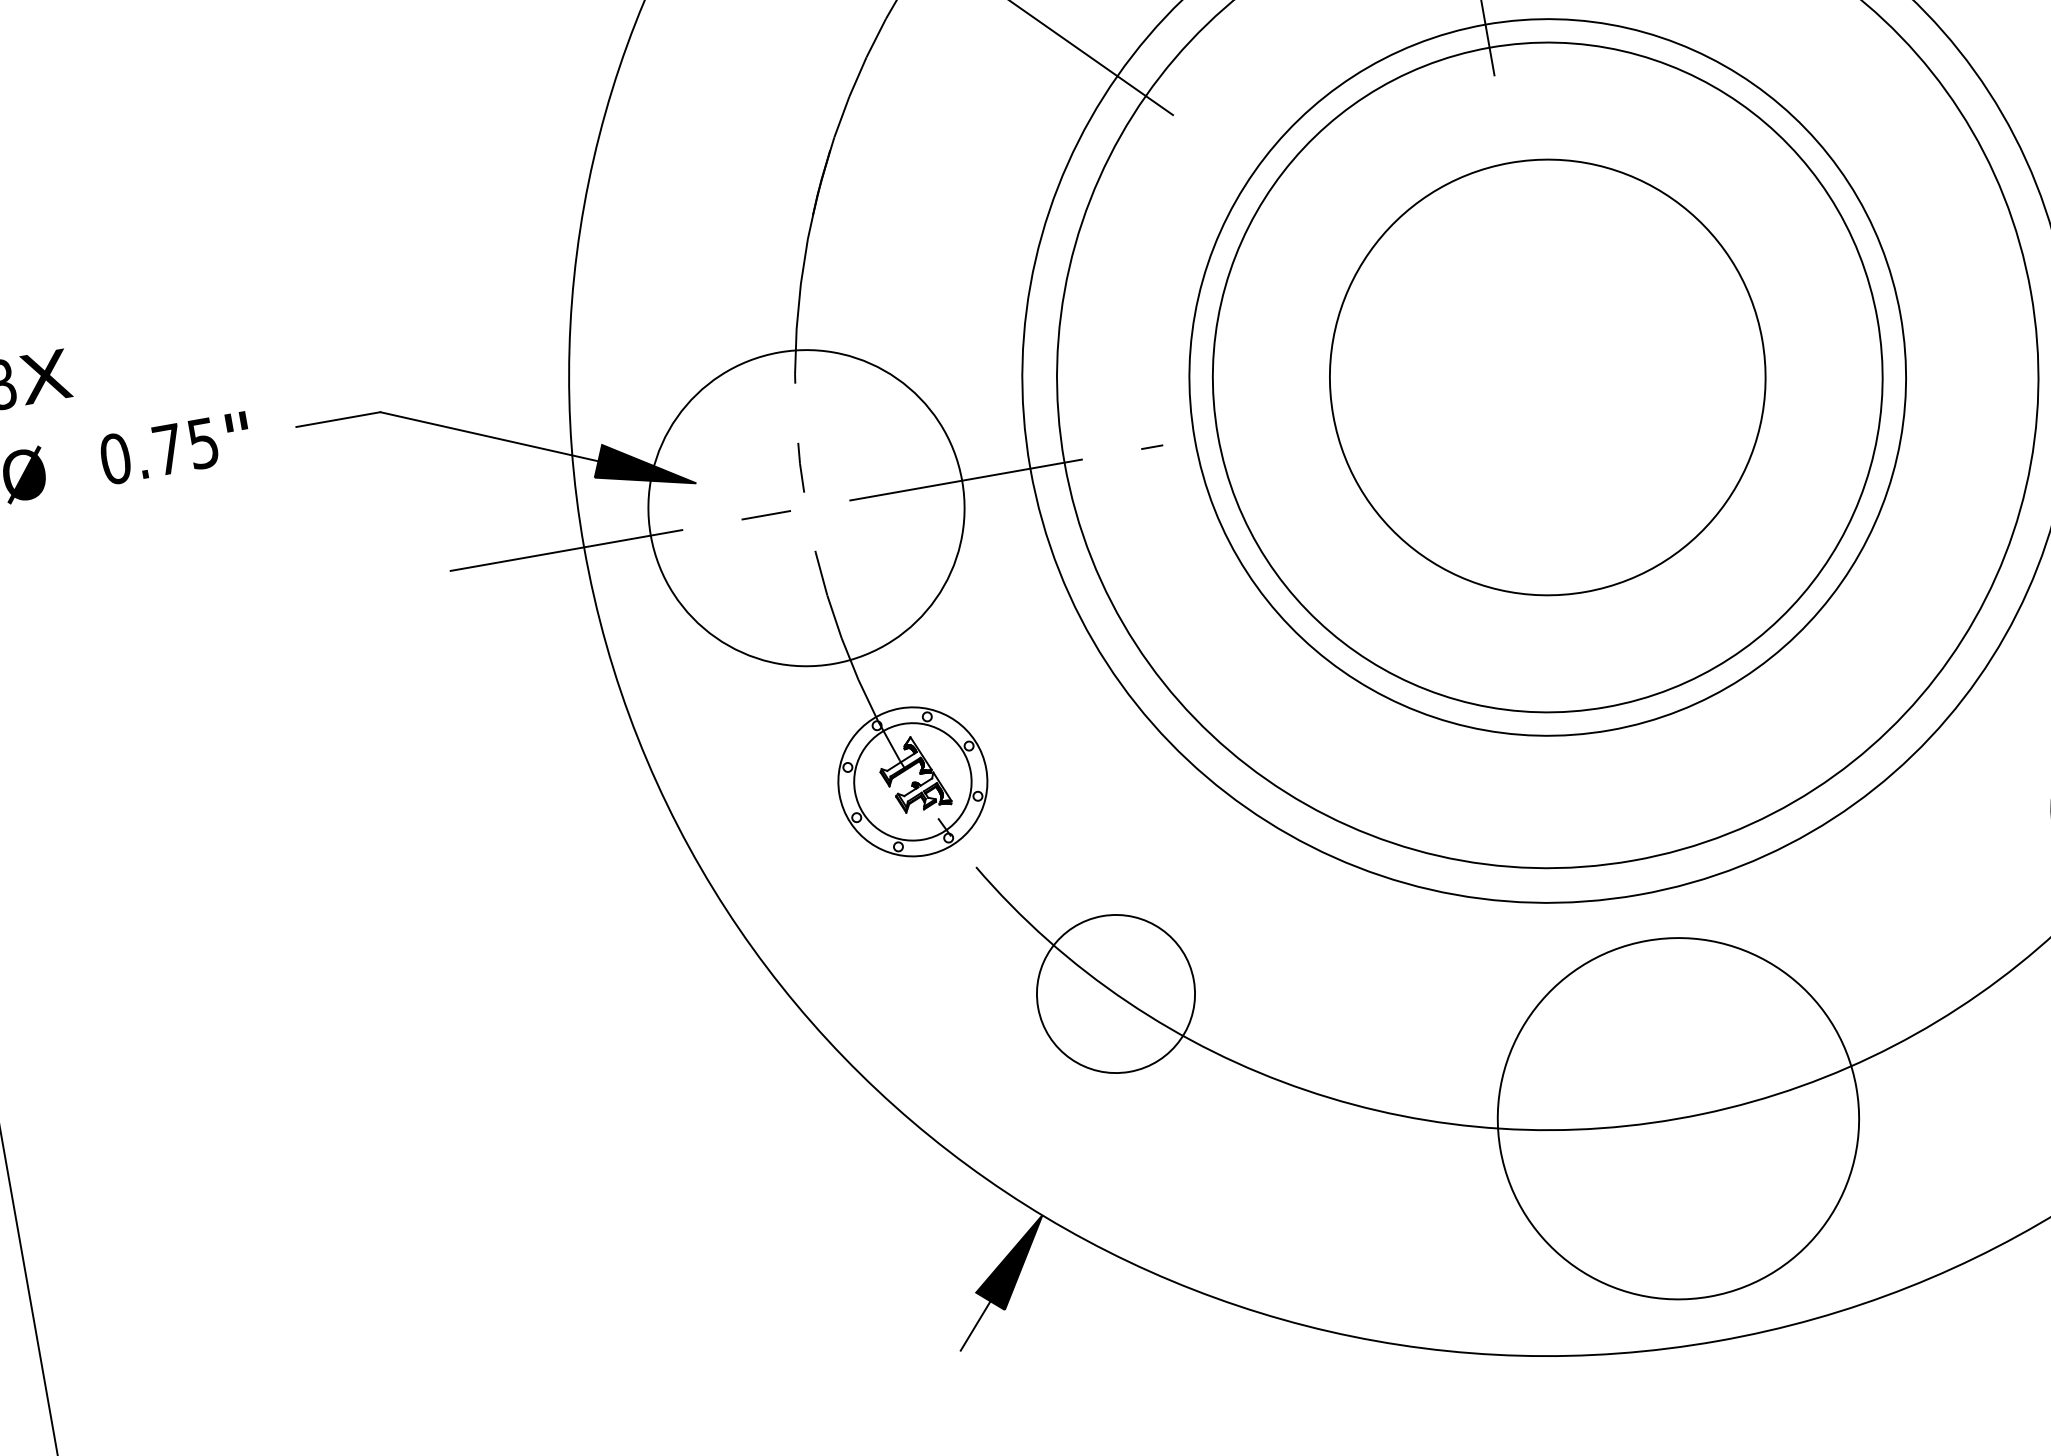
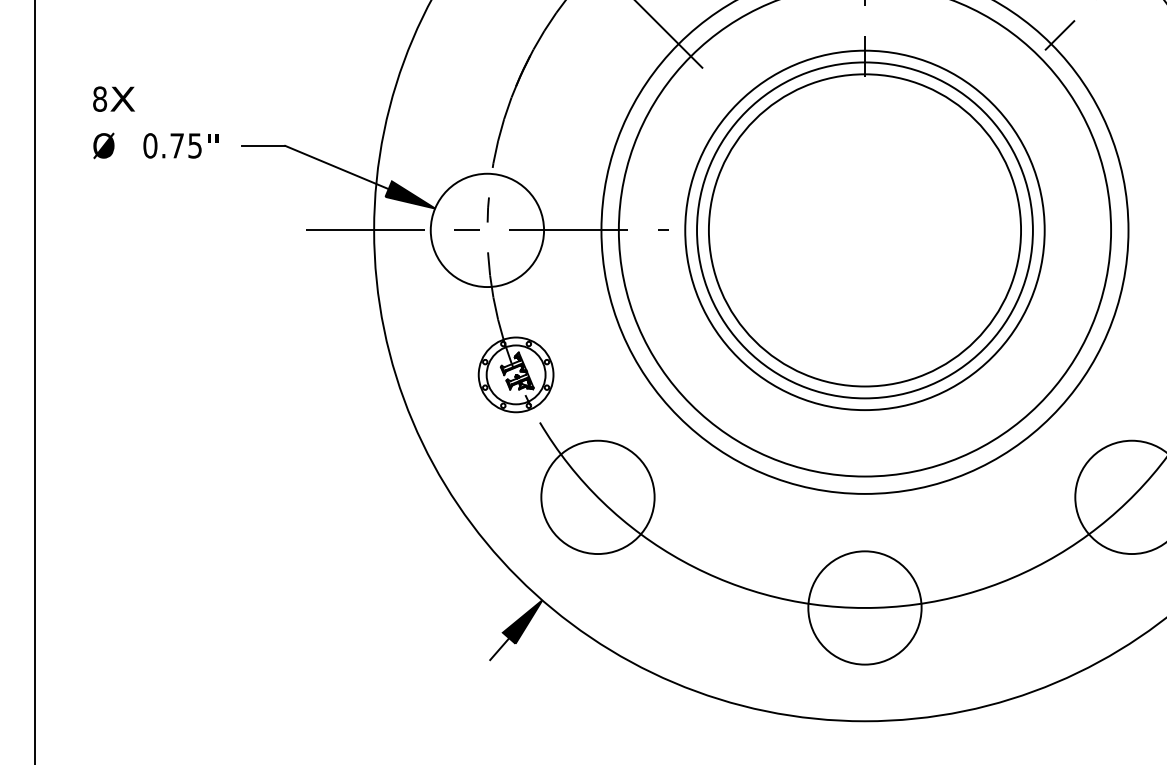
circle: (1546, 377) -> (864, 230), size x1.43
circle: (806, 508) -> (487, 230), size x0.71
circle: (1115, 994) -> (597, 497), size x1.43
circle: (1677, 1117) -> (864, 607), size x0.62

